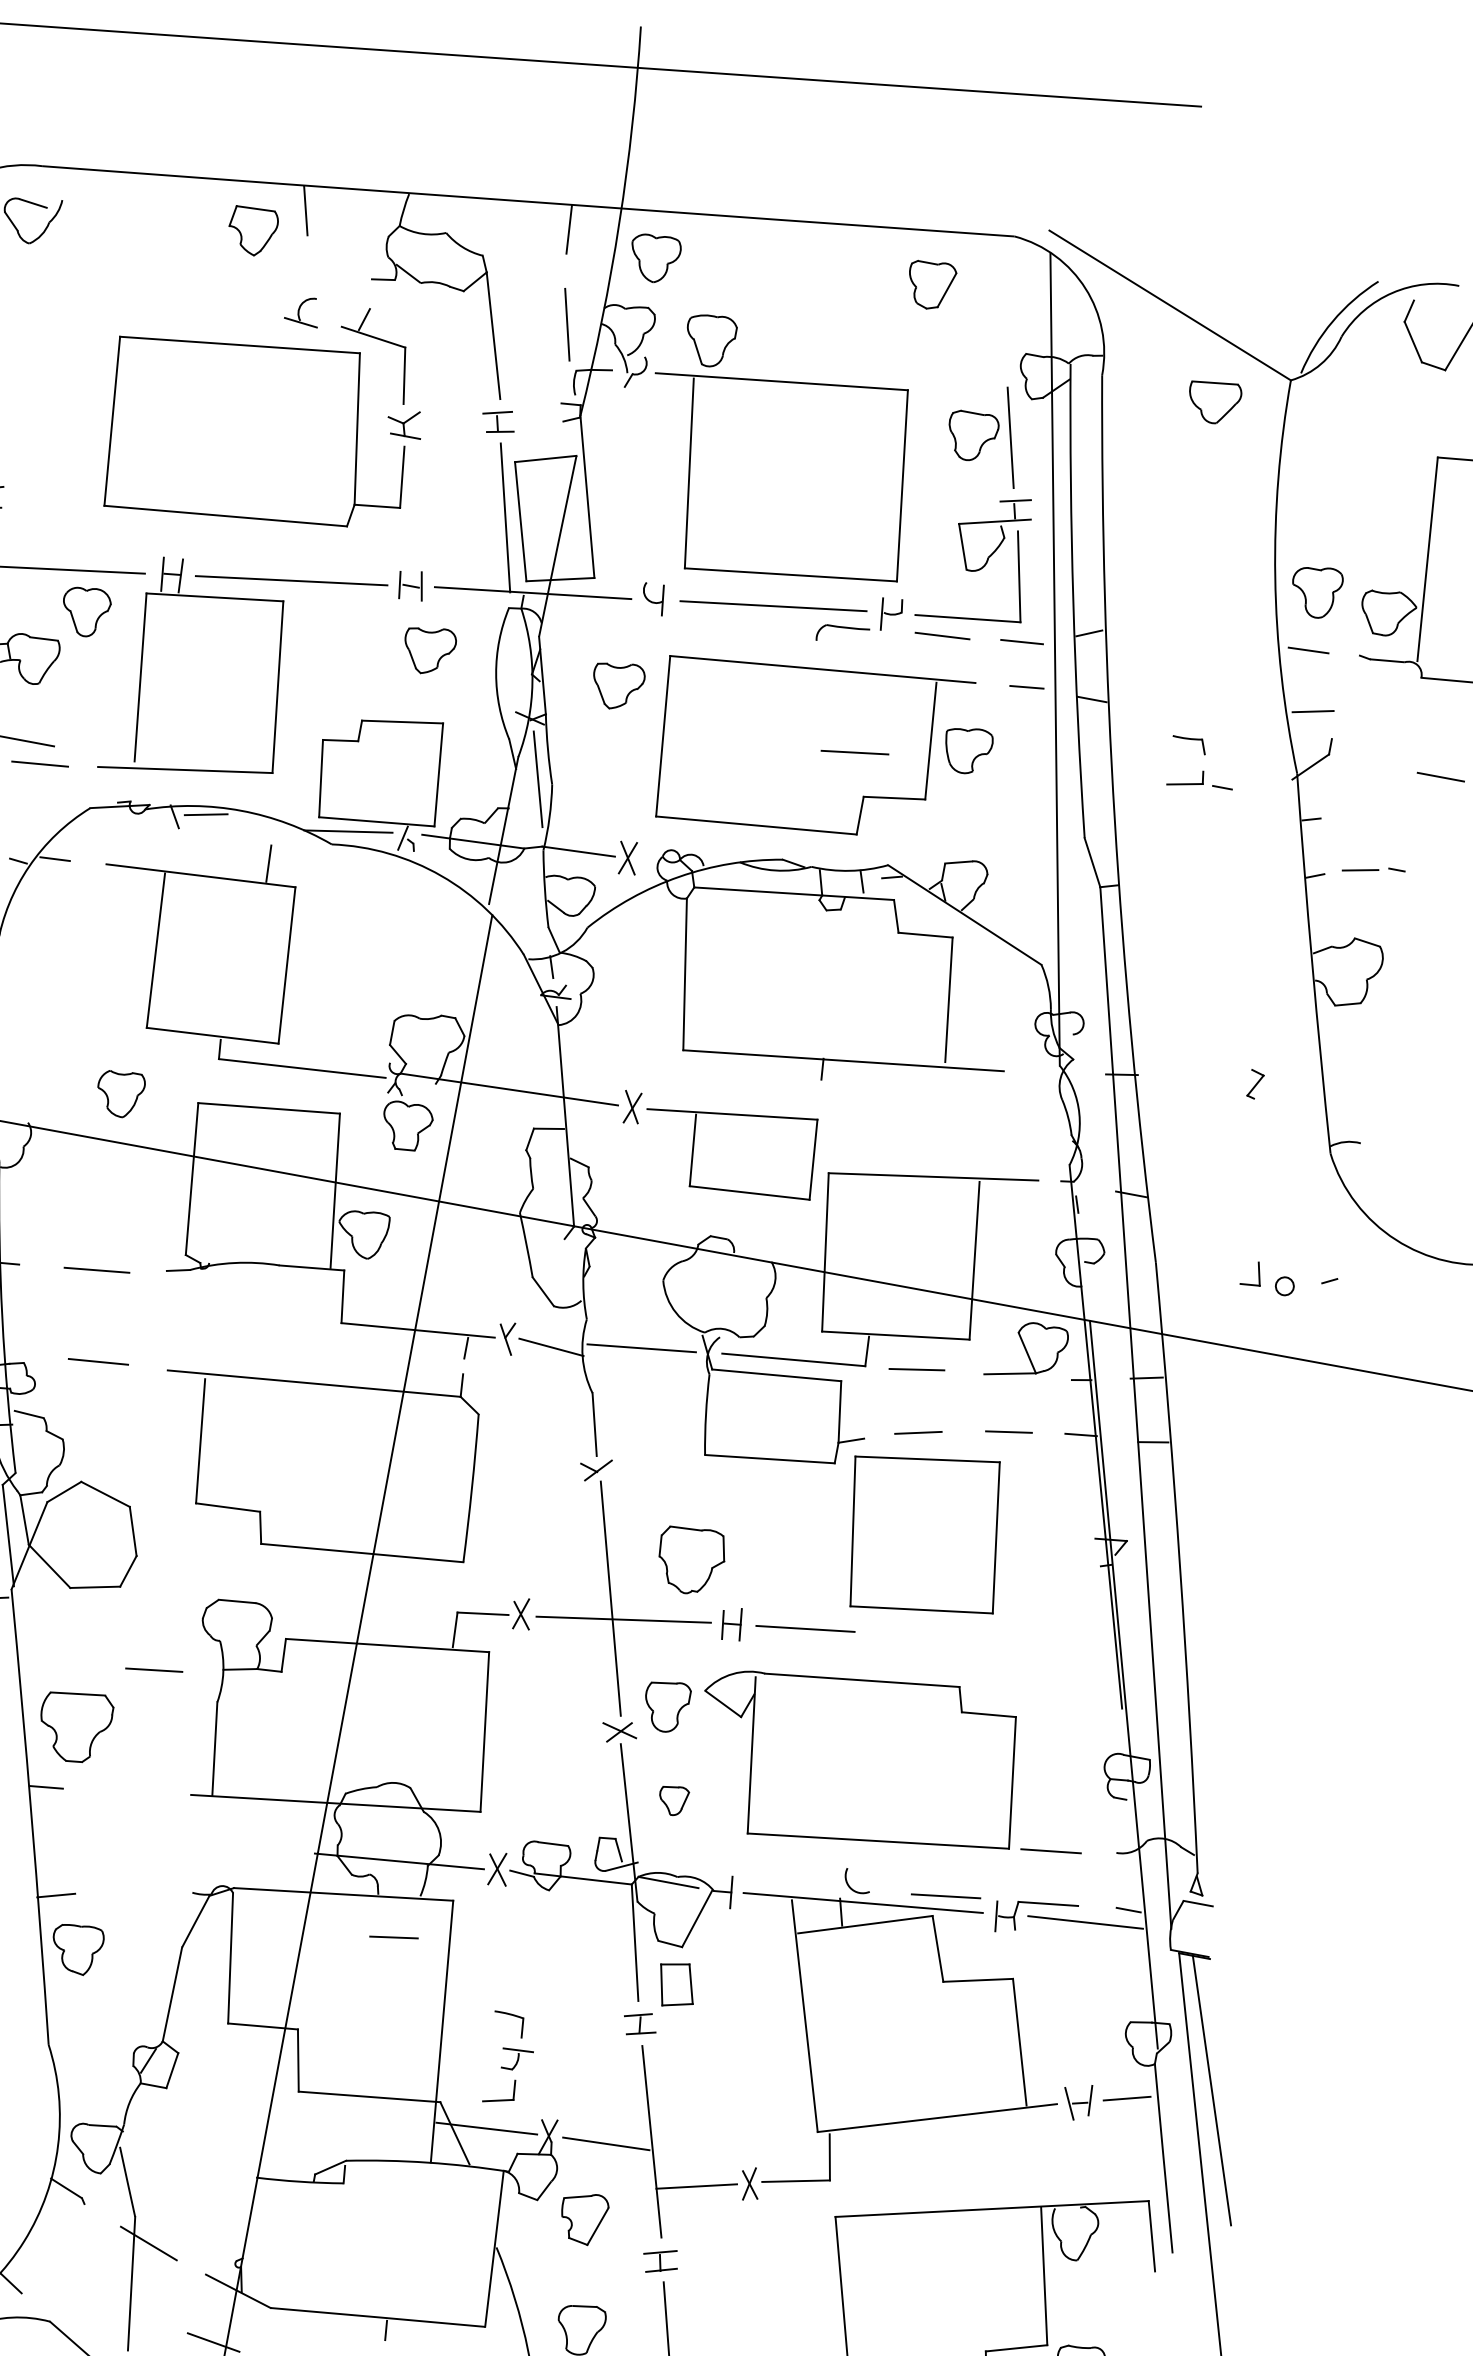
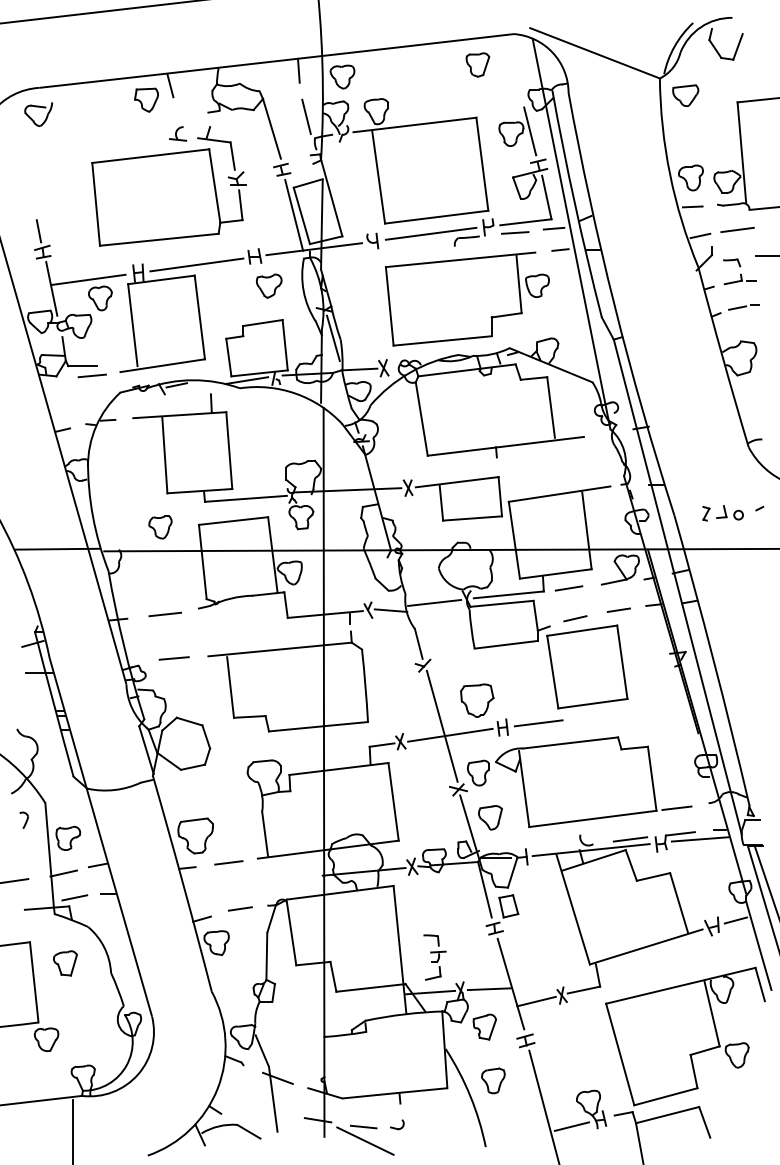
part: (1213, 401) -> (685, 95), moved
part: (616, 684) -> (362, 285), removed
line: (855, 751) -> (737, 229), moved
part: (1201, 764) -> (739, 271), moved
part: (1255, 1084) -> (706, 513), moved
line: (153, 1669) -> (228, 862), moved
part: (673, 1799) -> (490, 817), size x1.67
line: (392, 1936) -> (239, 908), moved

